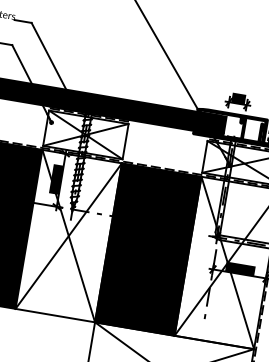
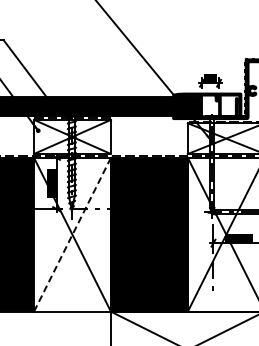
line: (68, 235) -> (72, 234), solid -> dashed

